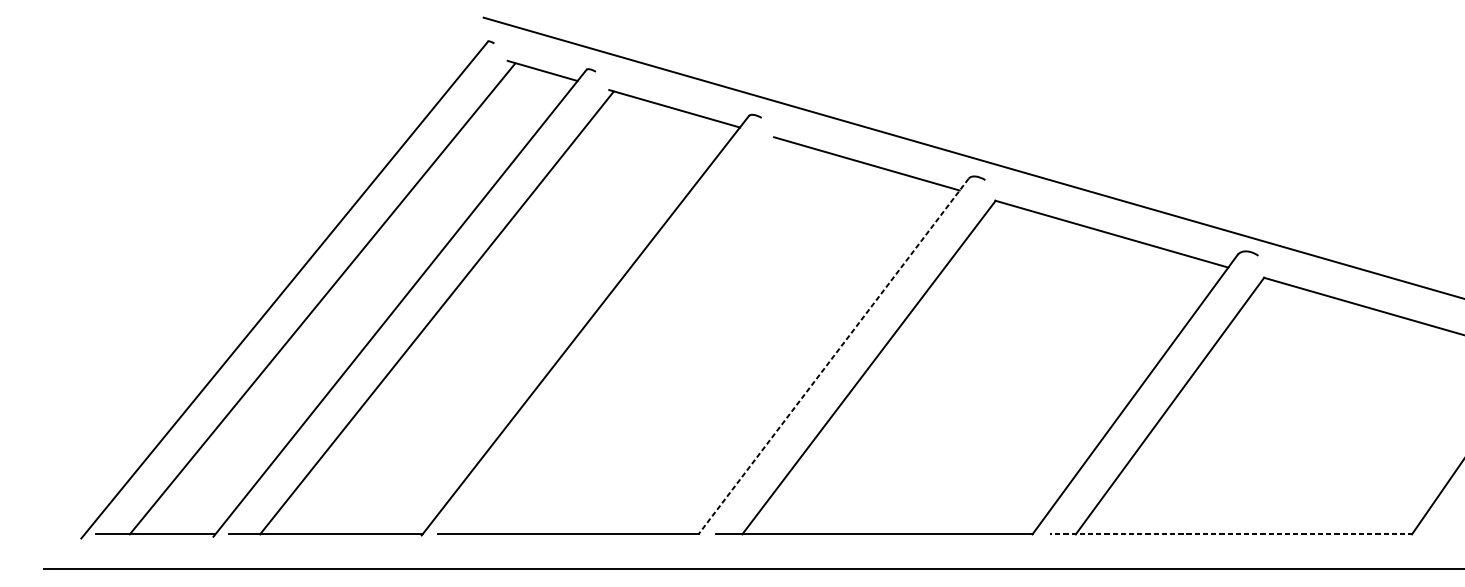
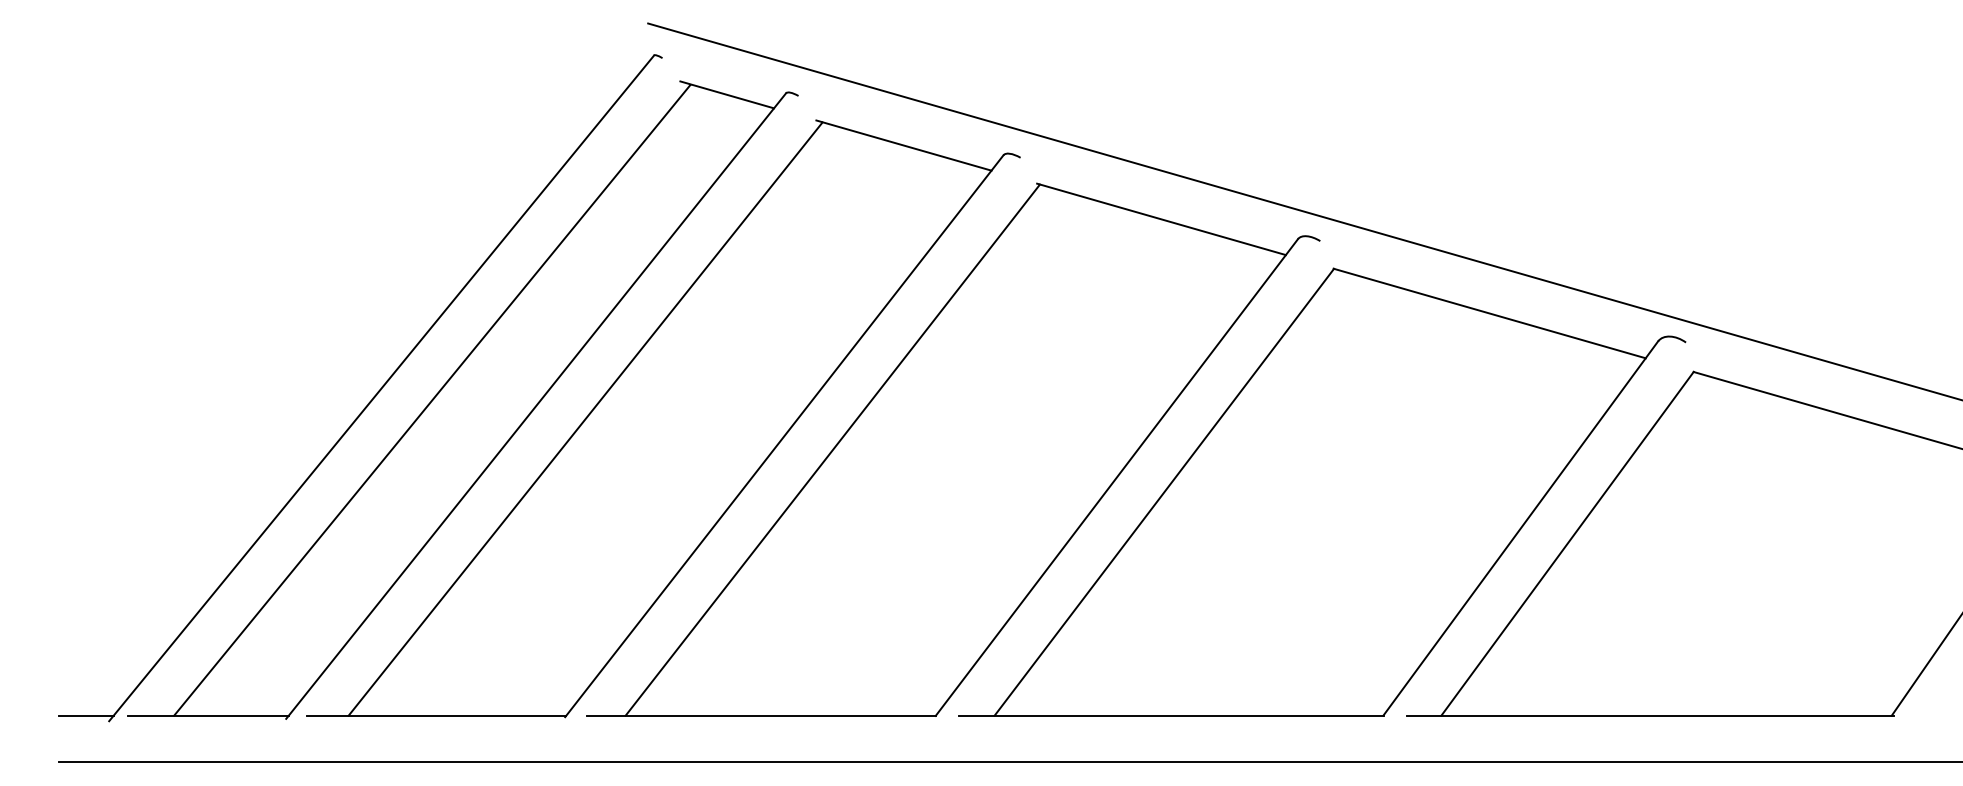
line: (621, 335) -> (832, 449), added
line: (833, 356) -> (1116, 477), dashed -> solid
line: (63, 534) -> (85, 715), added
line: (1231, 534) -> (1650, 715), dashed -> solid

